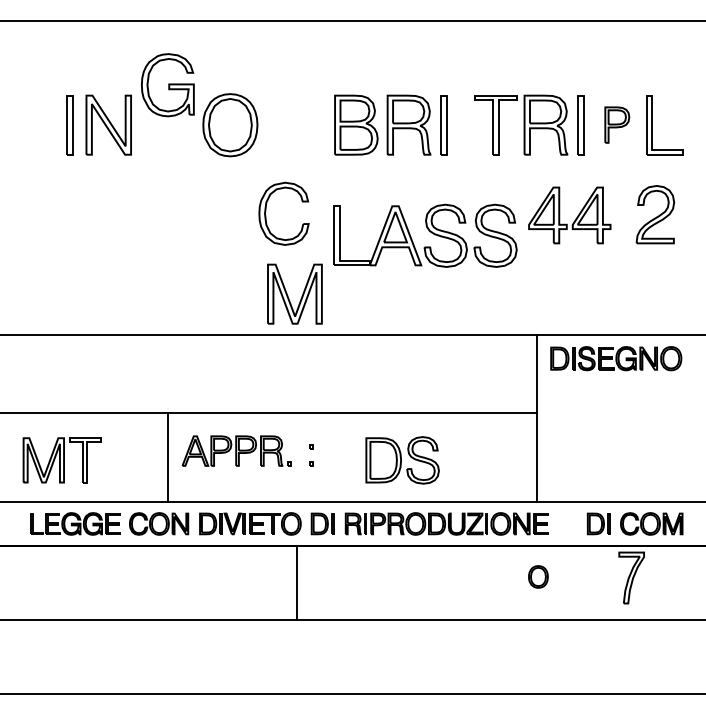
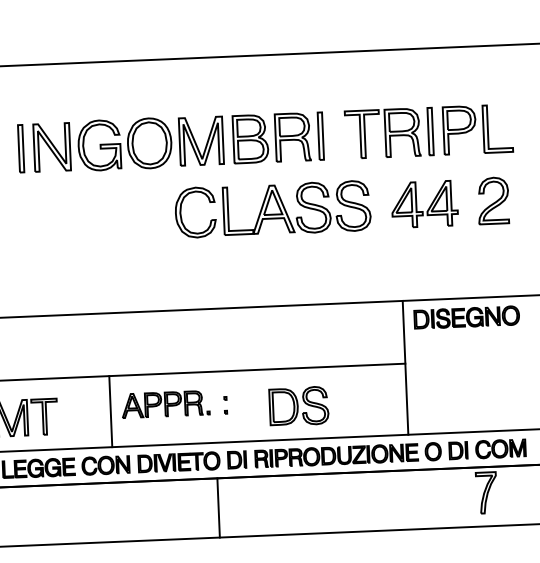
part: (167, 85) -> (99, 145), moved
part: (617, 124) -> (459, 129), size x1.67
part: (425, 235) -> (297, 208), moved
part: (288, 295) -> (196, 142), moved
part: (538, 576) -> (433, 451), moved

